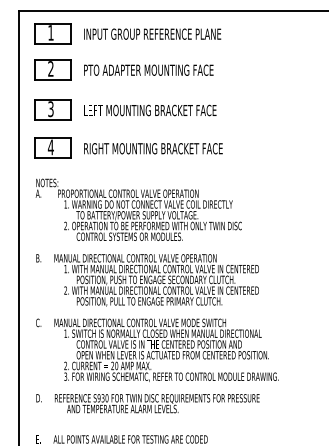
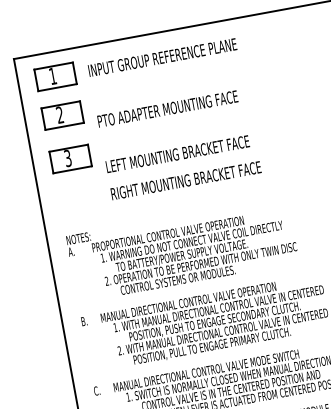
text: (148, 69) -> (167, 108), moved
text: (150, 110) -> (178, 154), moved
part: (52, 147) -> (77, 199), removed

